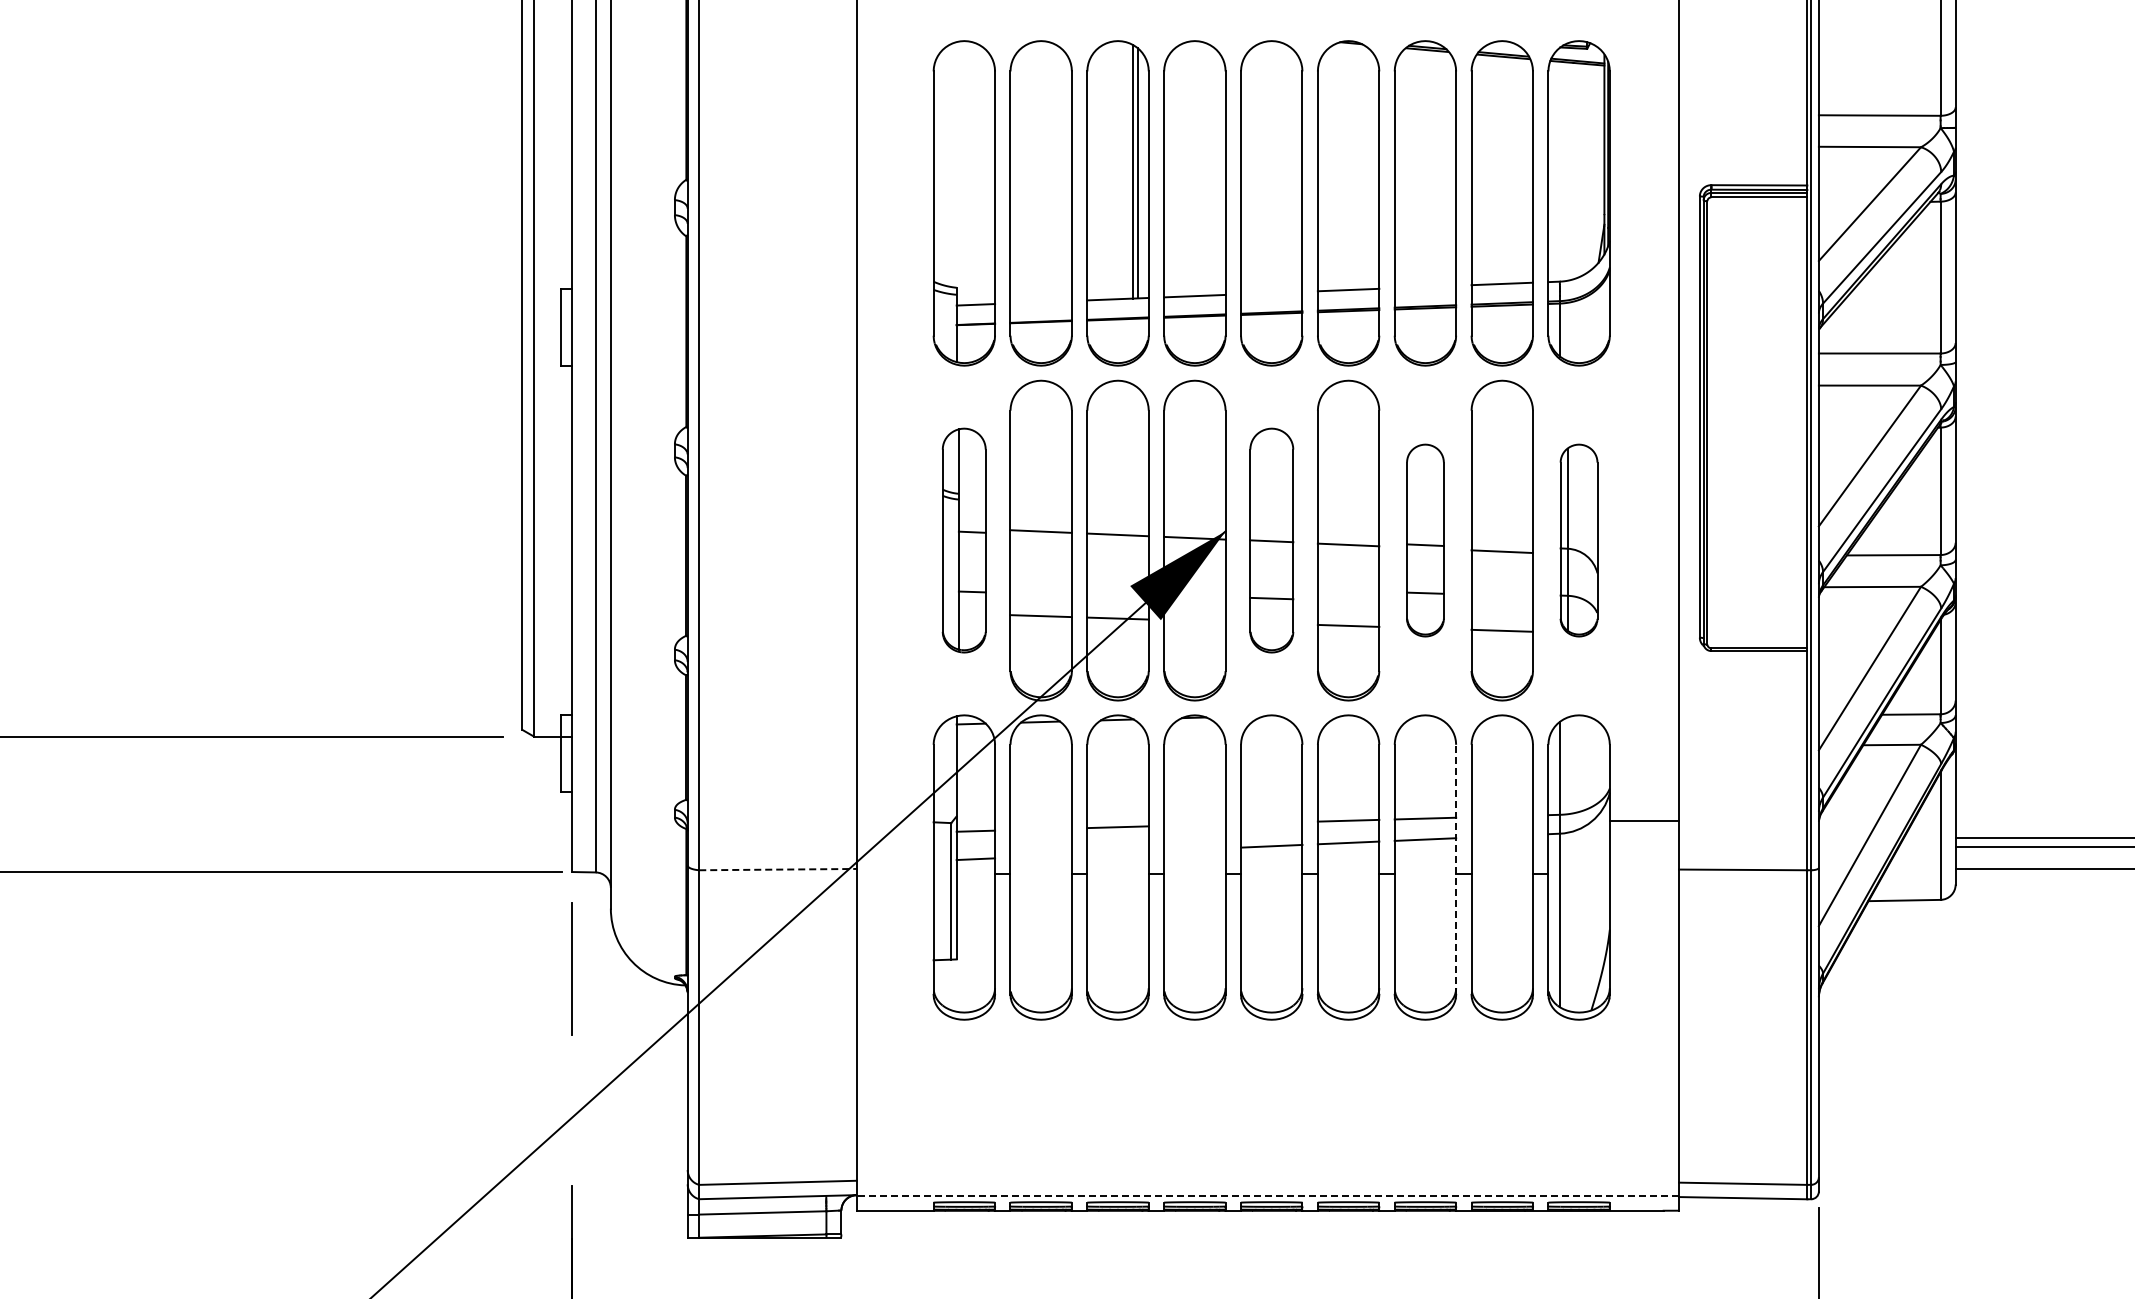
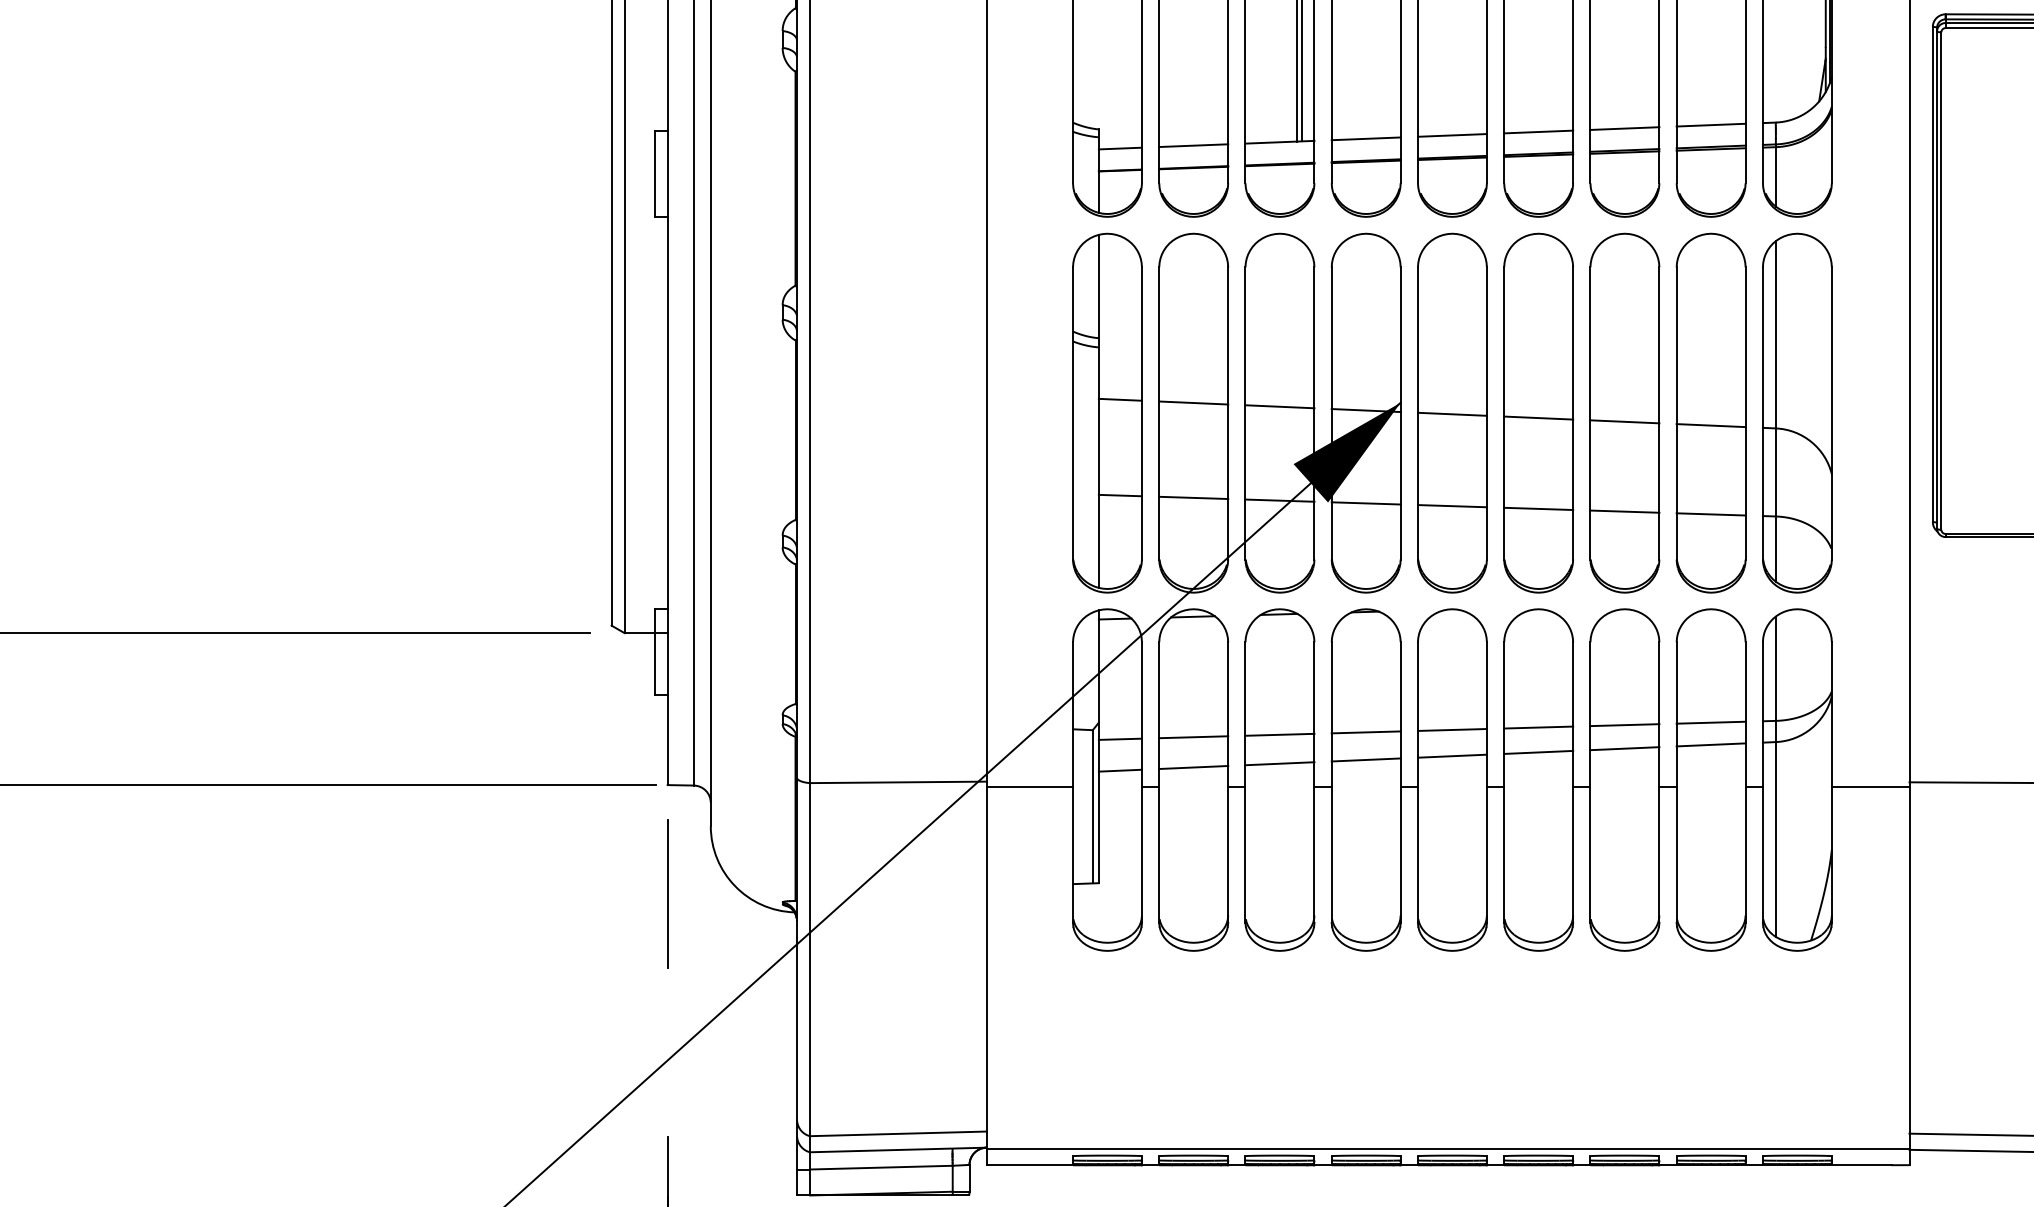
line: (1425, 286) -> (1624, 128), added
line: (1271, 292) -> (1452, 134), added
line: (1040, 302) -> (1192, 145), added
part: (963, 540) -> (1106, 413), size x1.43
part: (1271, 540) -> (1452, 413), size x1.43
part: (1425, 540) -> (1624, 413), size x1.67
part: (1578, 540) -> (1796, 413), size x1.67
line: (1194, 621) -> (1365, 503), added
line: (1502, 816) -> (1711, 722), added
line: (1644, 820) -> (1870, 786), moved
line: (1271, 822) -> (1452, 729), added
line: (1194, 824) -> (1365, 731), added
line: (1040, 829) -> (1192, 737), added
line: (1502, 835) -> (1711, 744), added
line: (1194, 849) -> (1365, 759), added
line: (1117, 852) -> (1279, 763), added
line: (1040, 856) -> (1192, 767), added
line: (778, 869) -> (898, 782), dashed -> solid
line: (1456, 869) -> (1659, 782), dashed -> solid
line: (894, 873) -> (1029, 786), added
line: (1267, 1196) -> (1447, 1149), dashed -> solid

